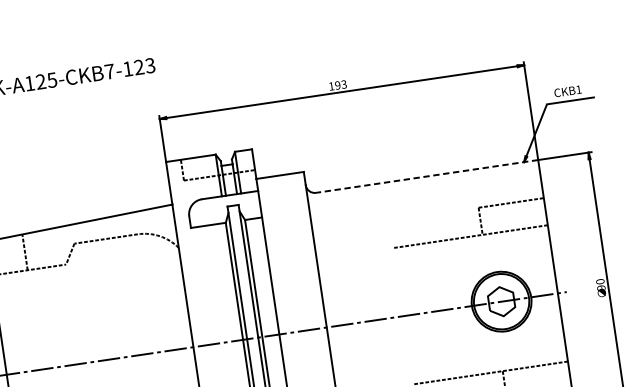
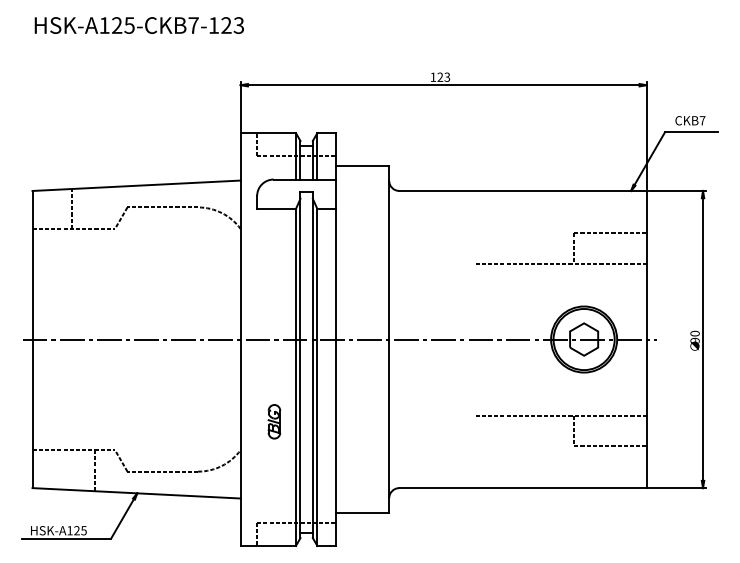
text: (338, 85) -> (440, 77), 193 -> 123
text: (578, 89) -> (702, 120), CKB1 -> CKB7
line: (427, 176) -> (523, 190), dashed -> solid

